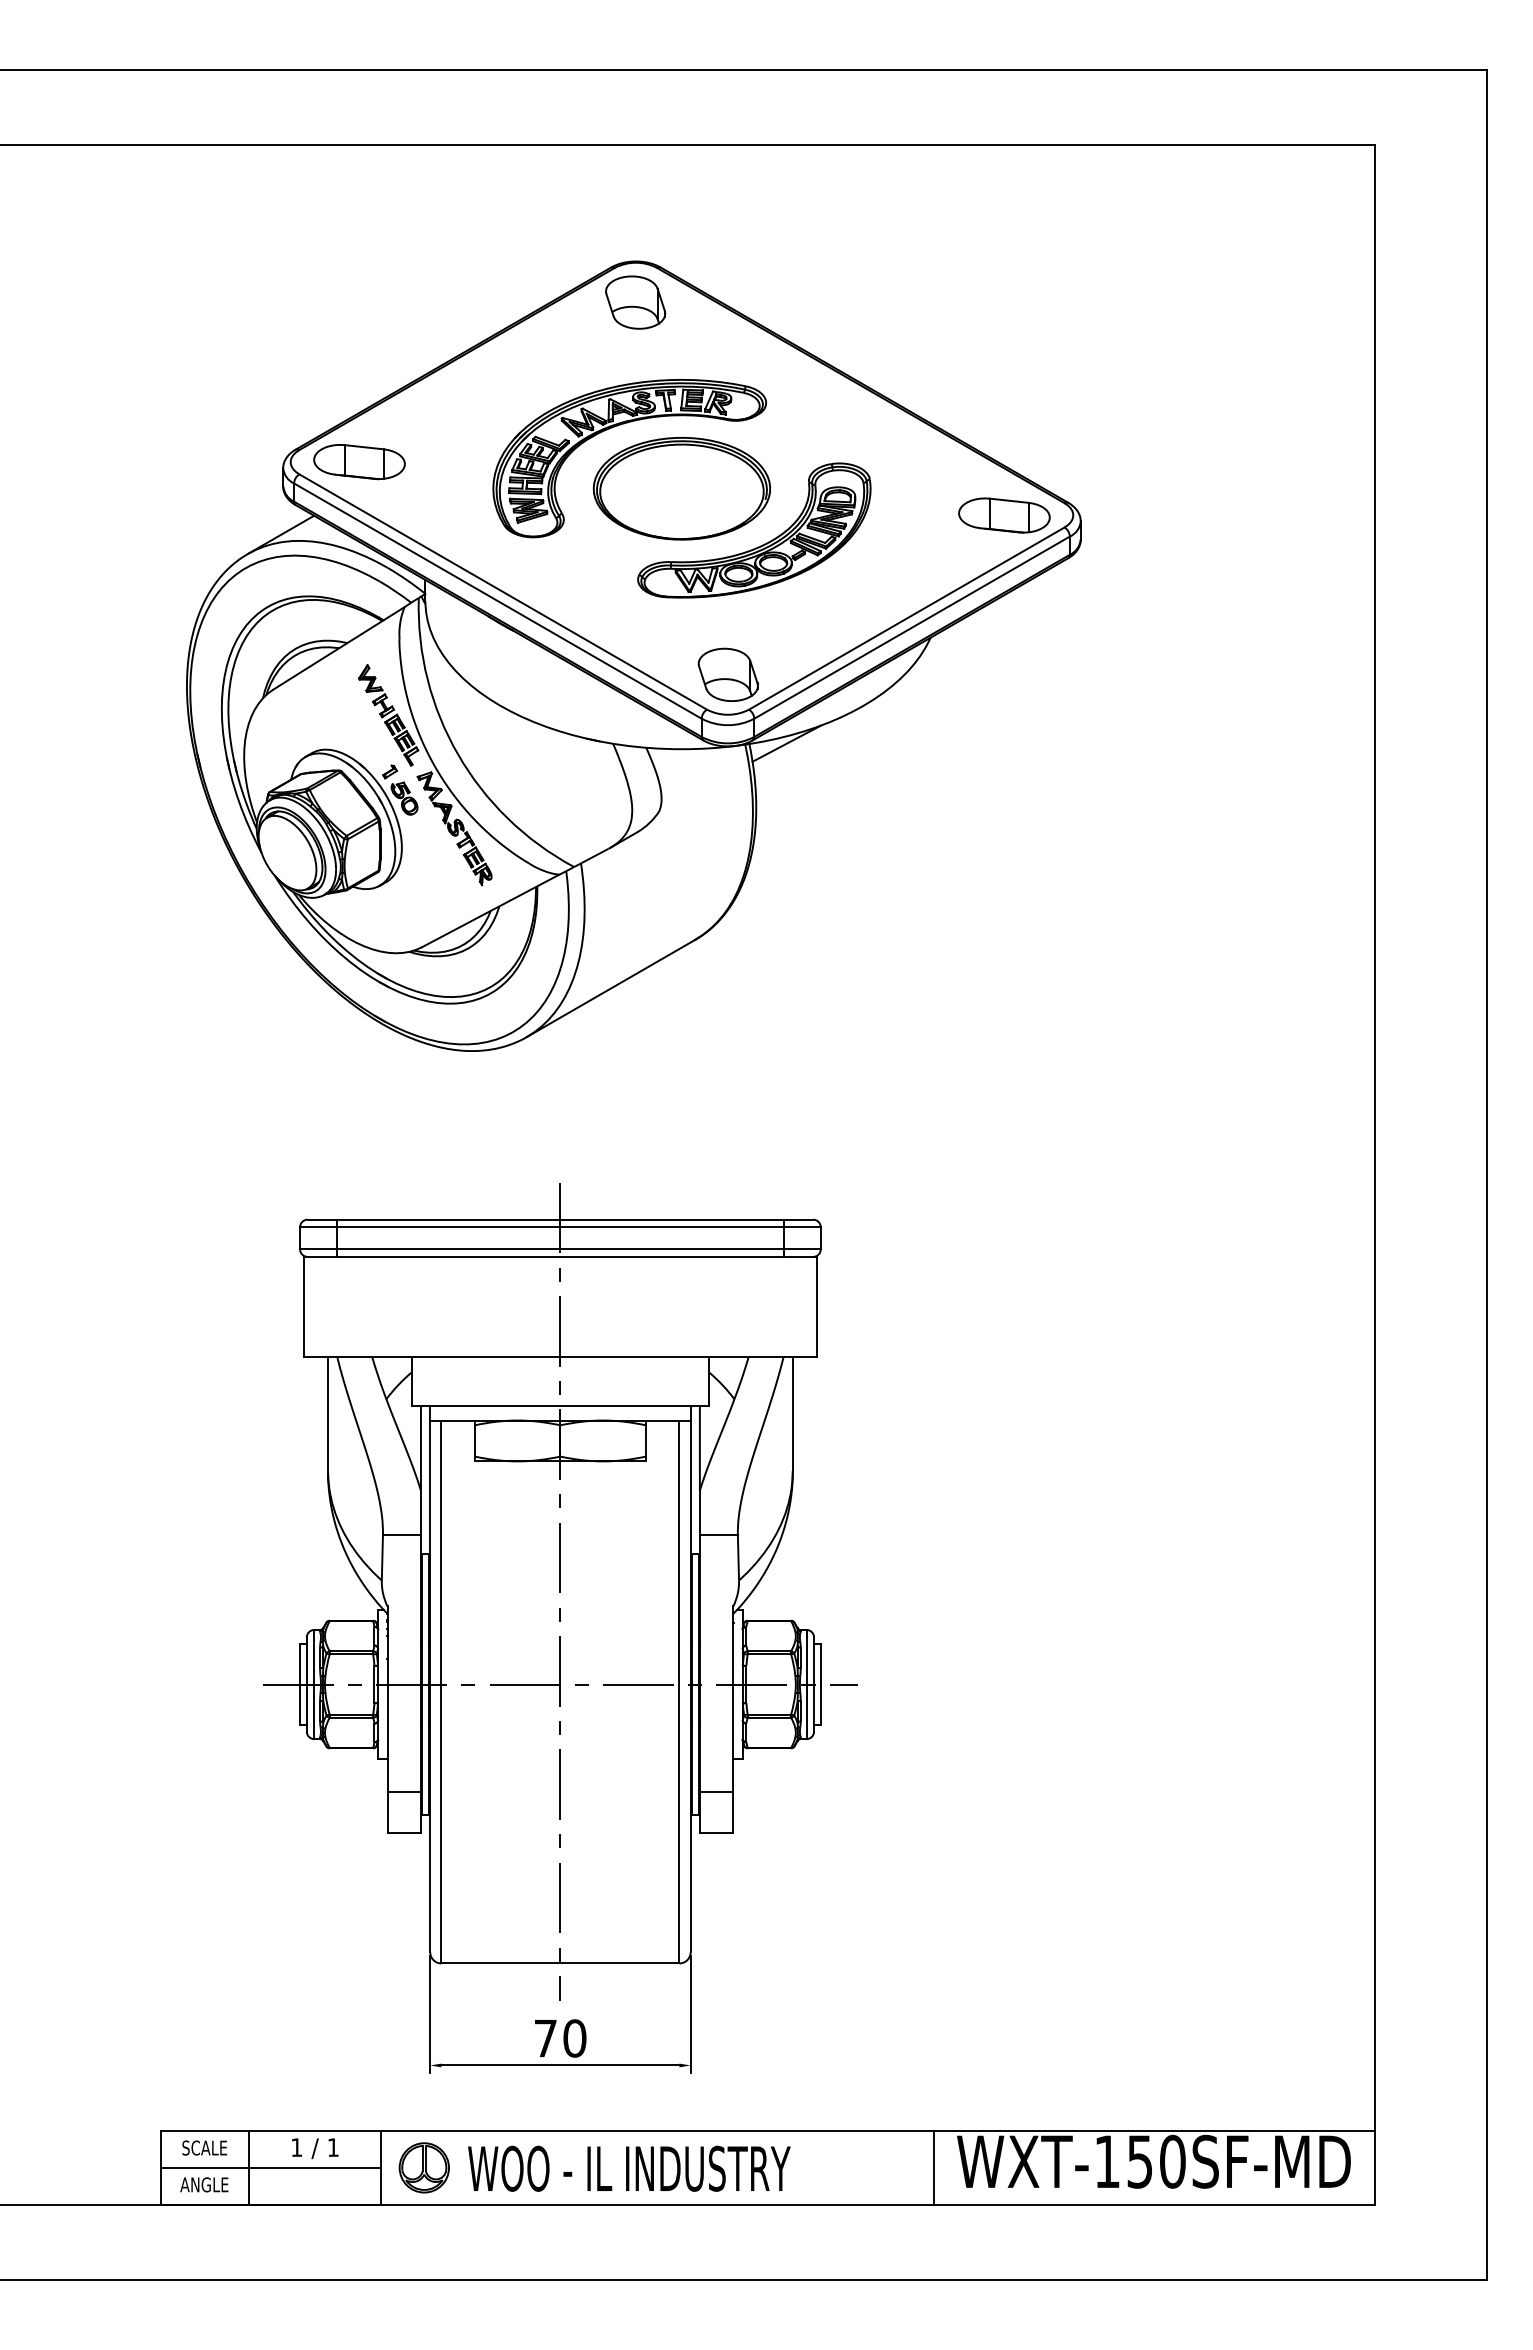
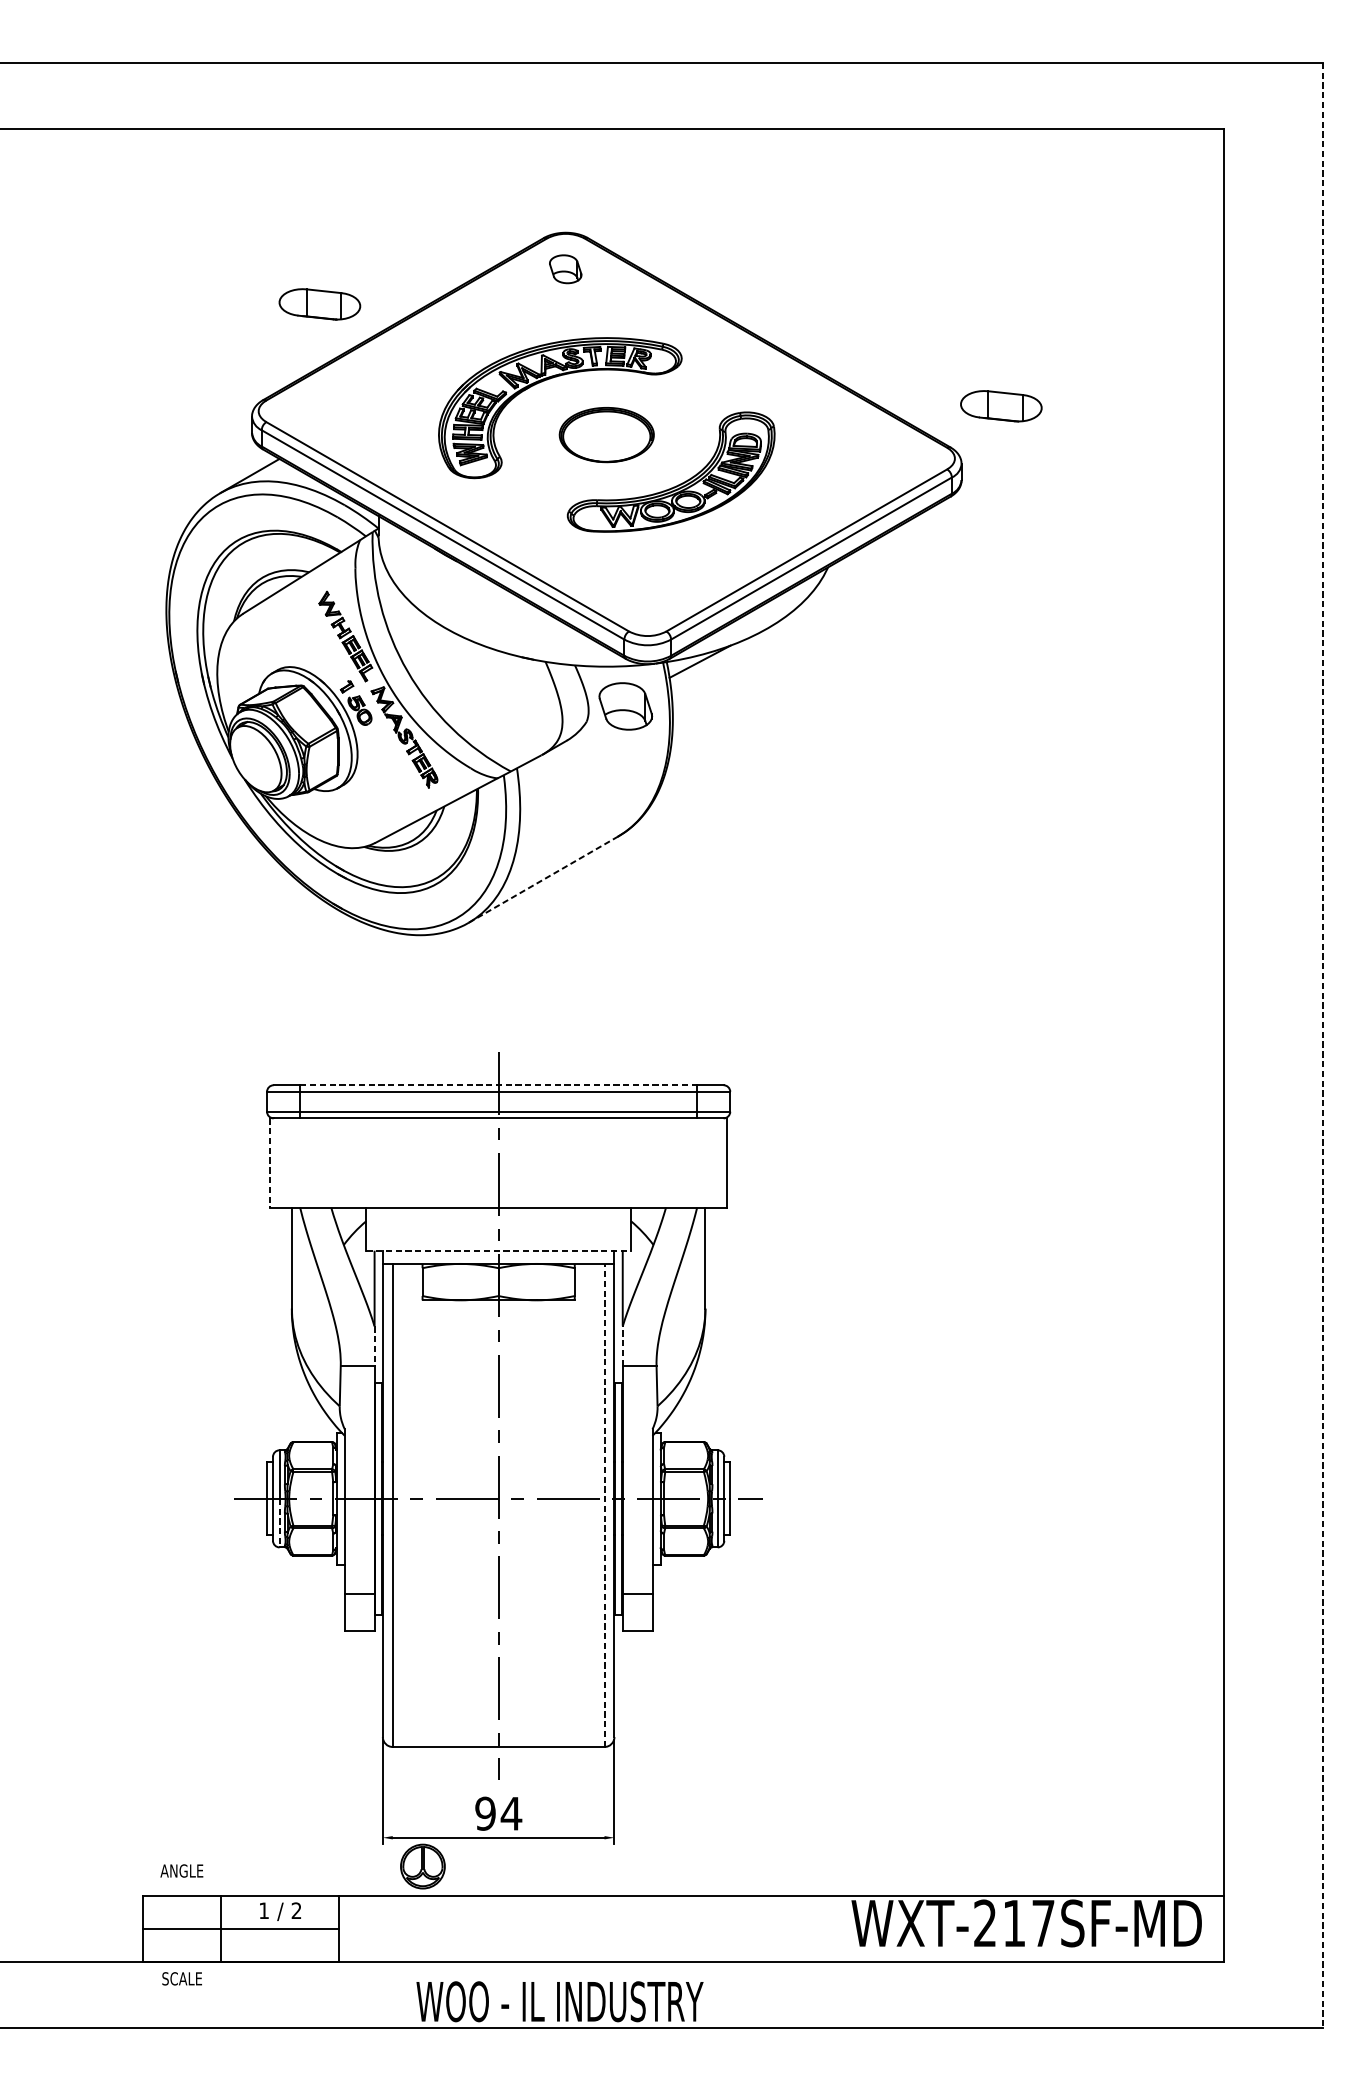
part: (635, 302) -> (565, 269), size x0.6
part: (359, 462) -> (319, 304), moved
part: (681, 488) -> (606, 434), size x0.6
part: (1004, 515) -> (1001, 406), moved
part: (727, 674) -> (625, 706), moved
line: (611, 988) -> (544, 879), solid -> dashed
line: (1487, 1175) -> (1323, 1045), solid -> dashed
line: (560, 1219) -> (498, 1085), solid -> dashed
line: (303, 1307) -> (270, 1163), solid -> dashed
line: (560, 1405) -> (498, 1250), solid -> dashed
line: (699, 1512) -> (622, 1345), solid -> dashed
line: (420, 1513) -> (374, 1346), solid -> dashed
line: (679, 1691) -> (604, 1505), solid -> dashed
line: (314, 1712) -> (279, 1523), solid -> dashed
text: (560, 2038) -> (498, 1813), 70 -> 94
text: (204, 2147) -> (181, 1978), moved
text: (332, 2147) -> (295, 1910), 1 -> 2
text: (1140, 2161) -> (1014, 1923), WXT-150SF-MD -> WXT-217SF-MD
part: (423, 2167) -> (422, 1866), moved
text: (629, 2168) -> (560, 2001), moved
line: (933, 2168) -> (830, 1929), removed
text: (204, 2184) -> (181, 1870), moved

